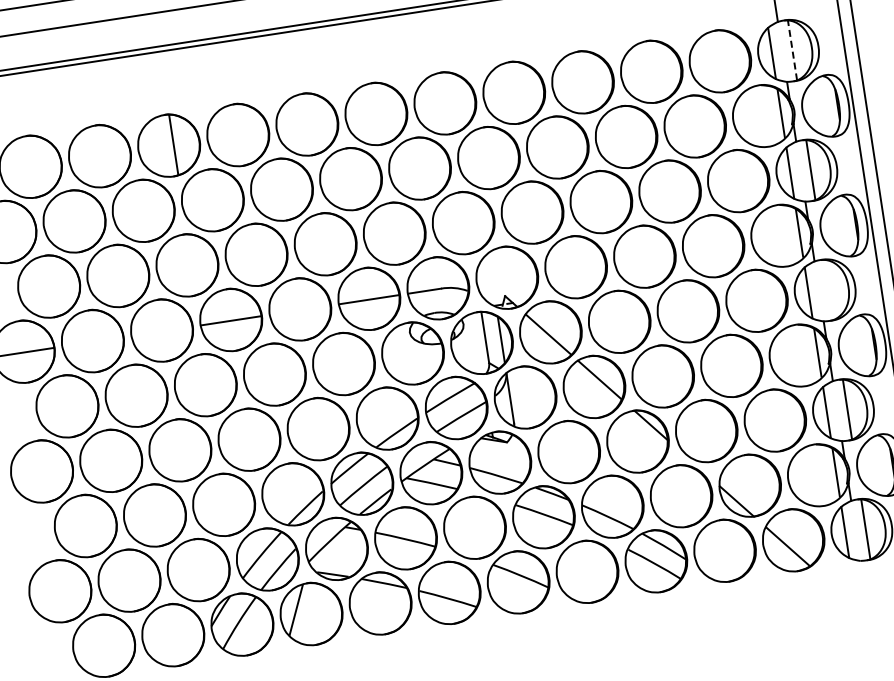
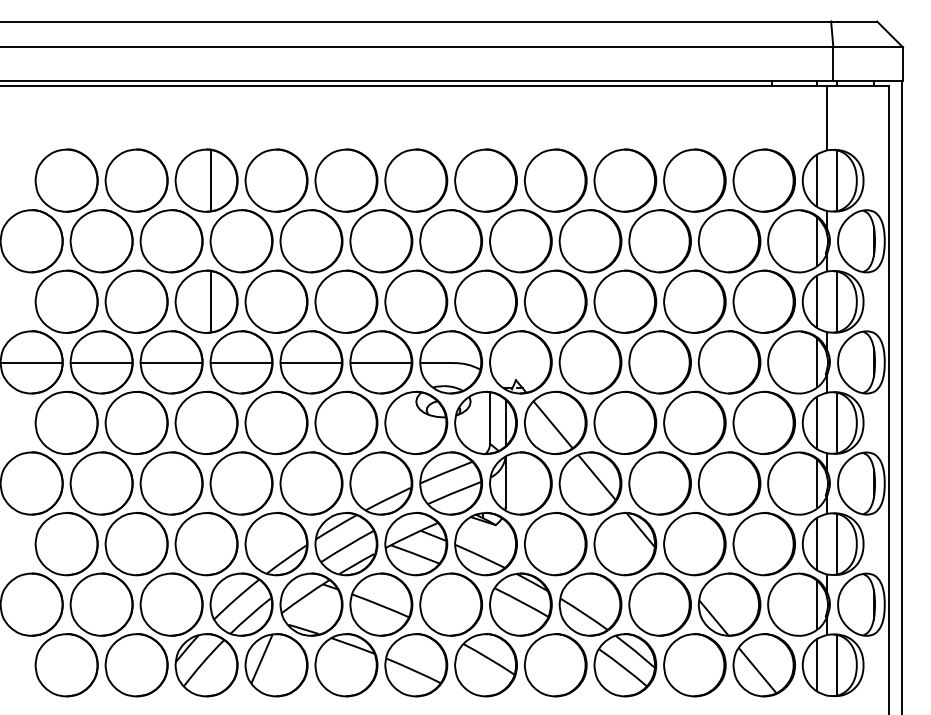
line: (792, 50) -> (837, 180), dashed -> solid
line: (192, 264) -> (211, 301), added
line: (829, 289) -> (837, 422), added
line: (300, 310) -> (311, 363), added
line: (162, 331) -> (171, 363), added
line: (92, 342) -> (101, 363), added

